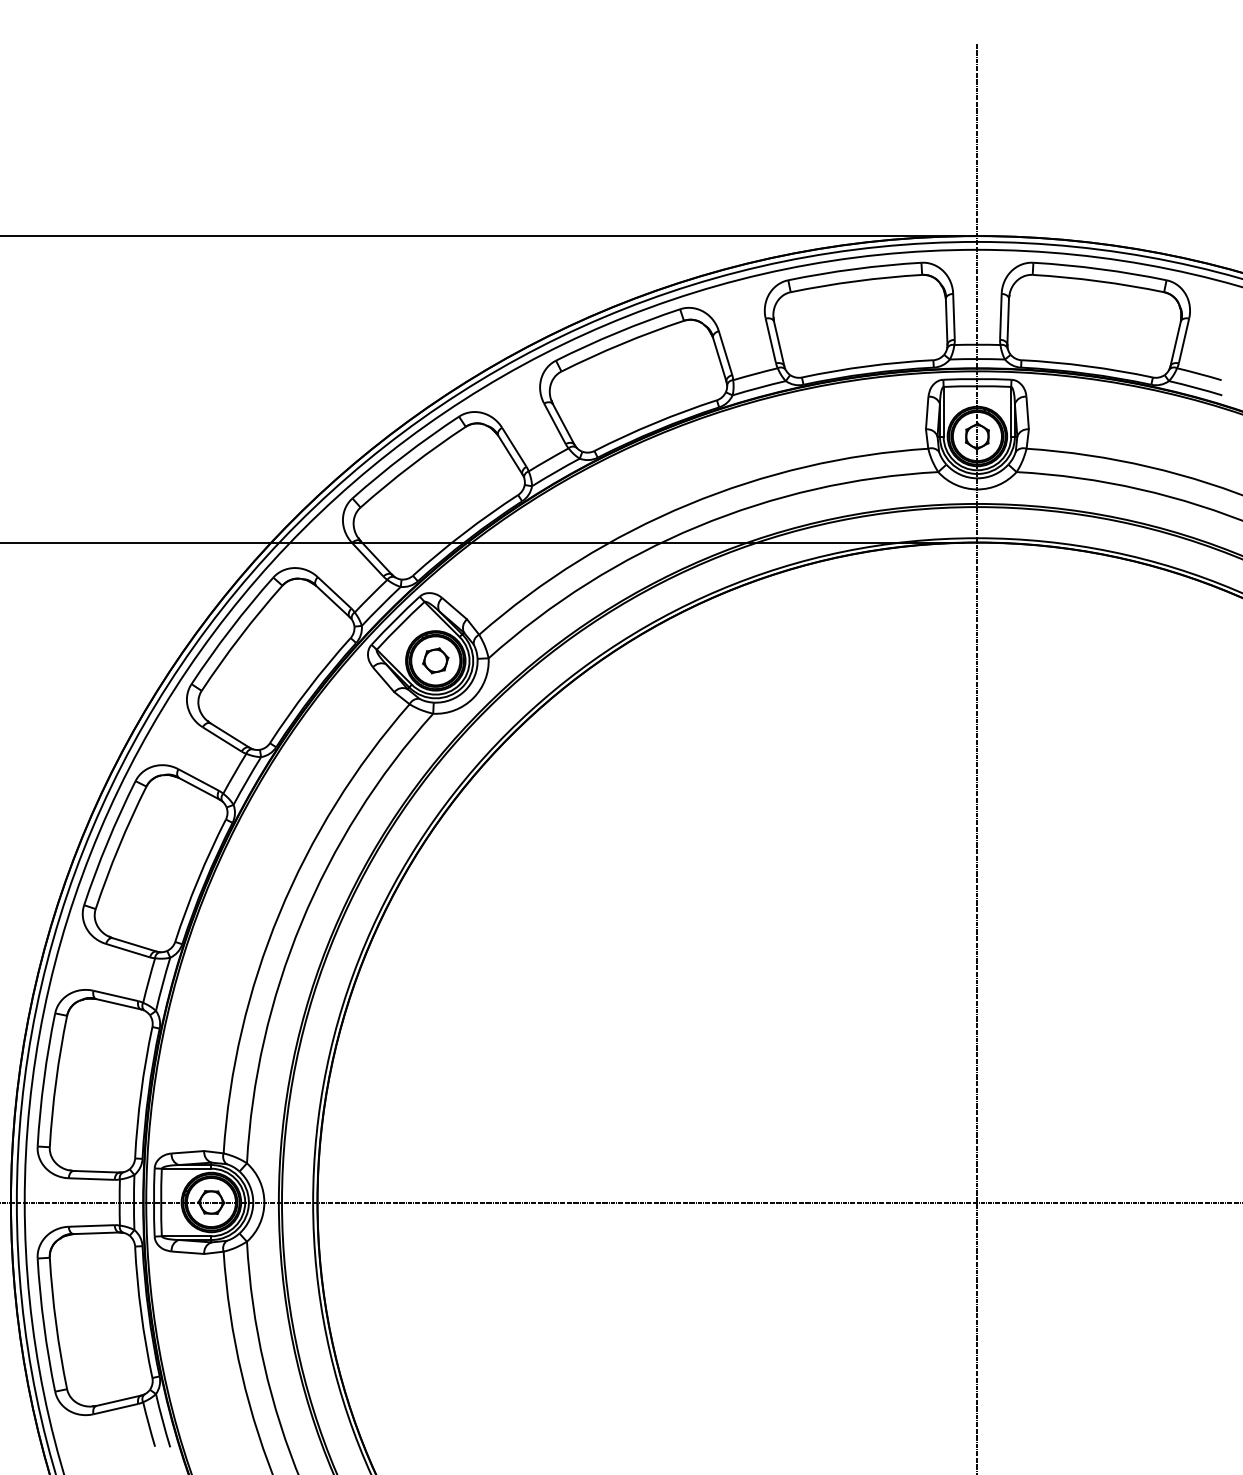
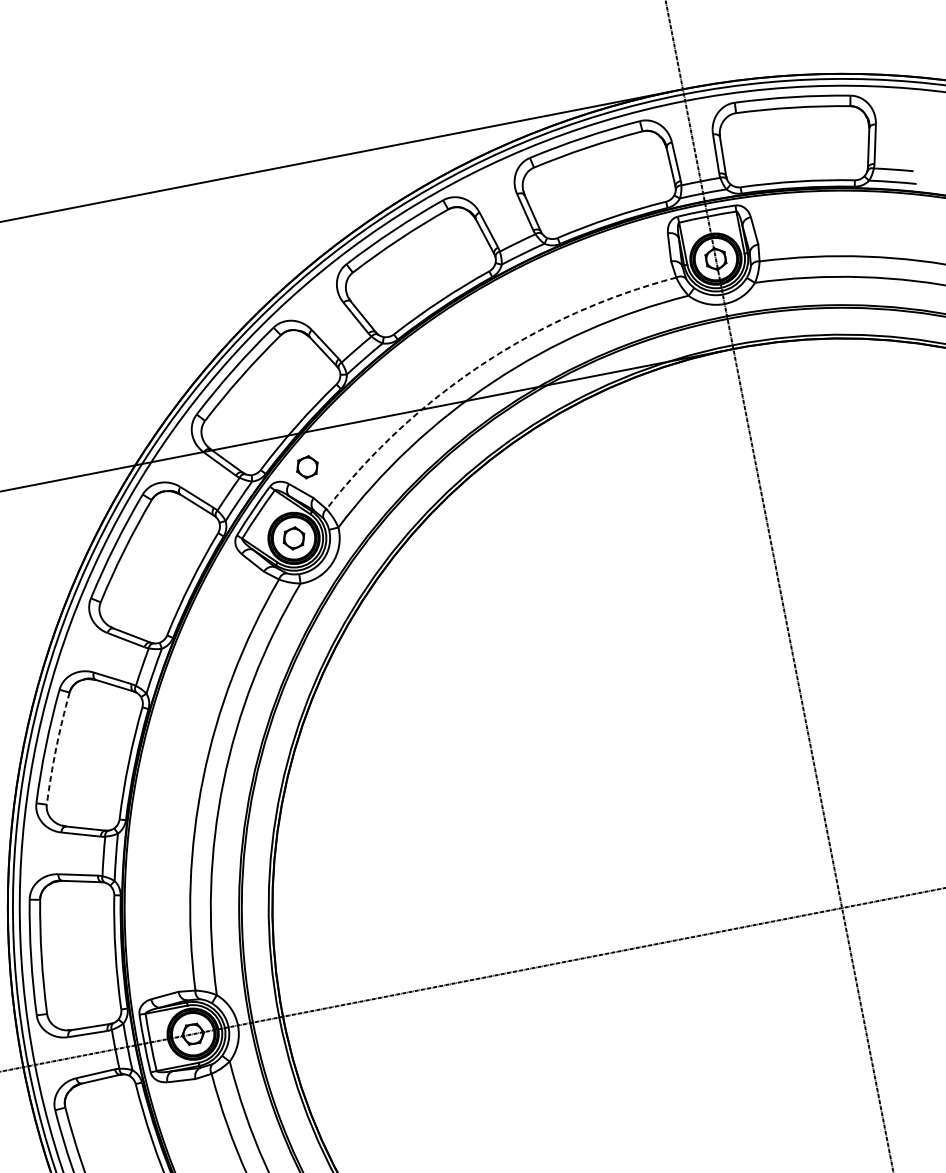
arc: (688, 504) -> (482, 364), solid -> dashed
part: (466, 582) -> (307, 466), added
arc: (118, 846) -> (55, 747), solid -> dashed

